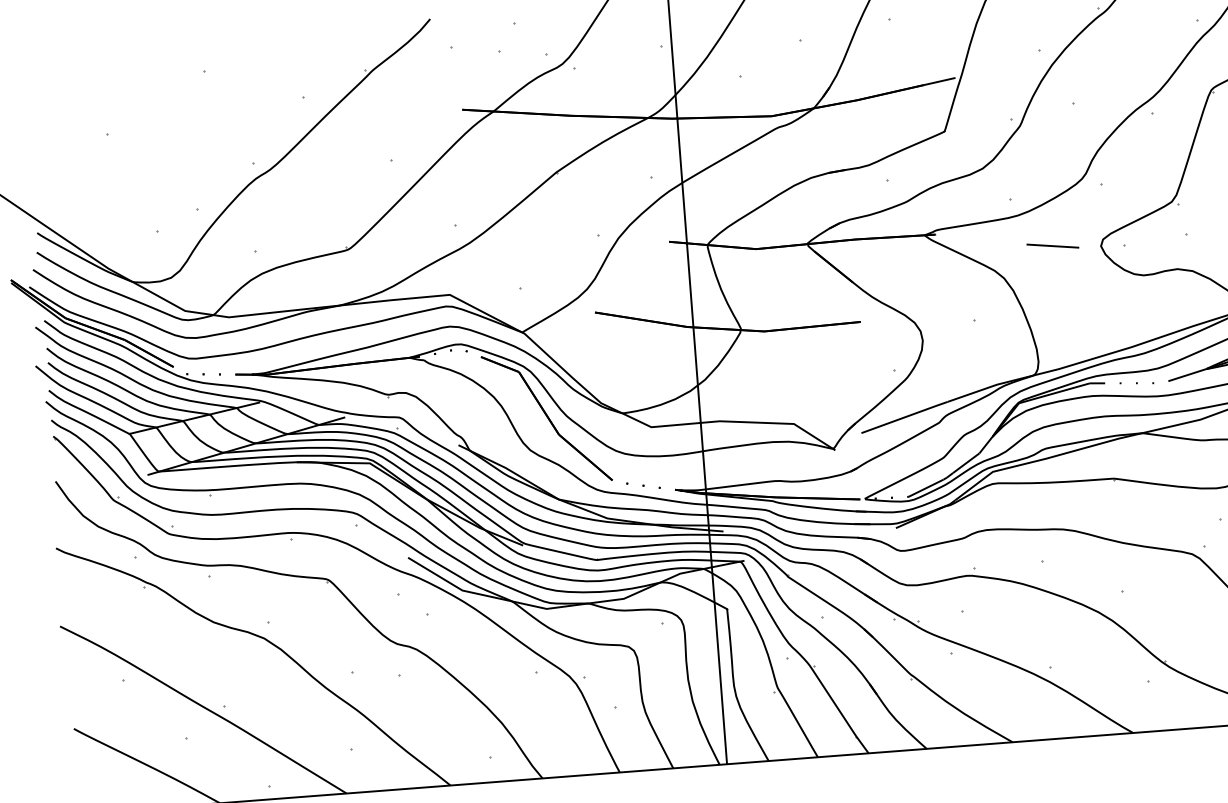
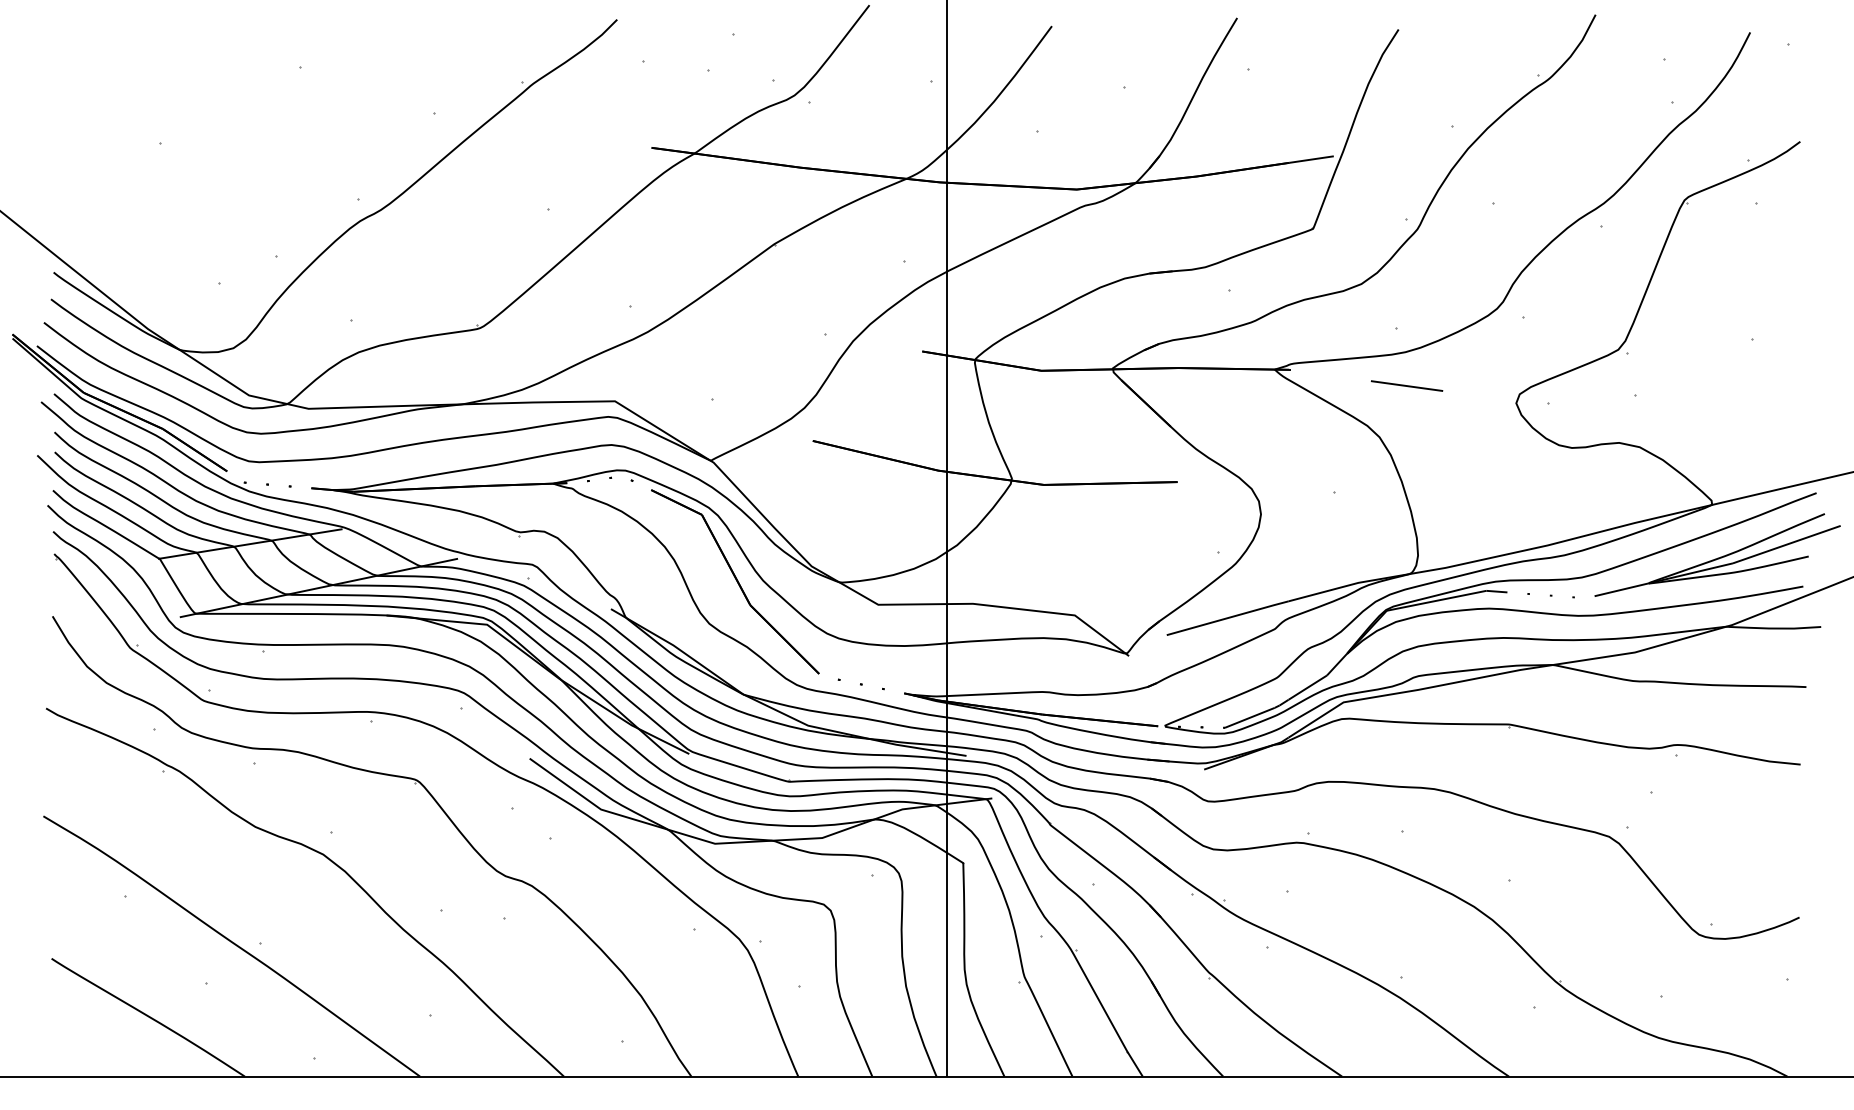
line: (1053, 245) -> (1407, 385), moved

